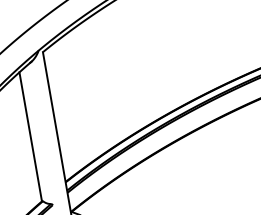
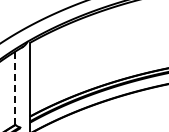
line: (31, 137) -> (15, 88), solid -> dashed

